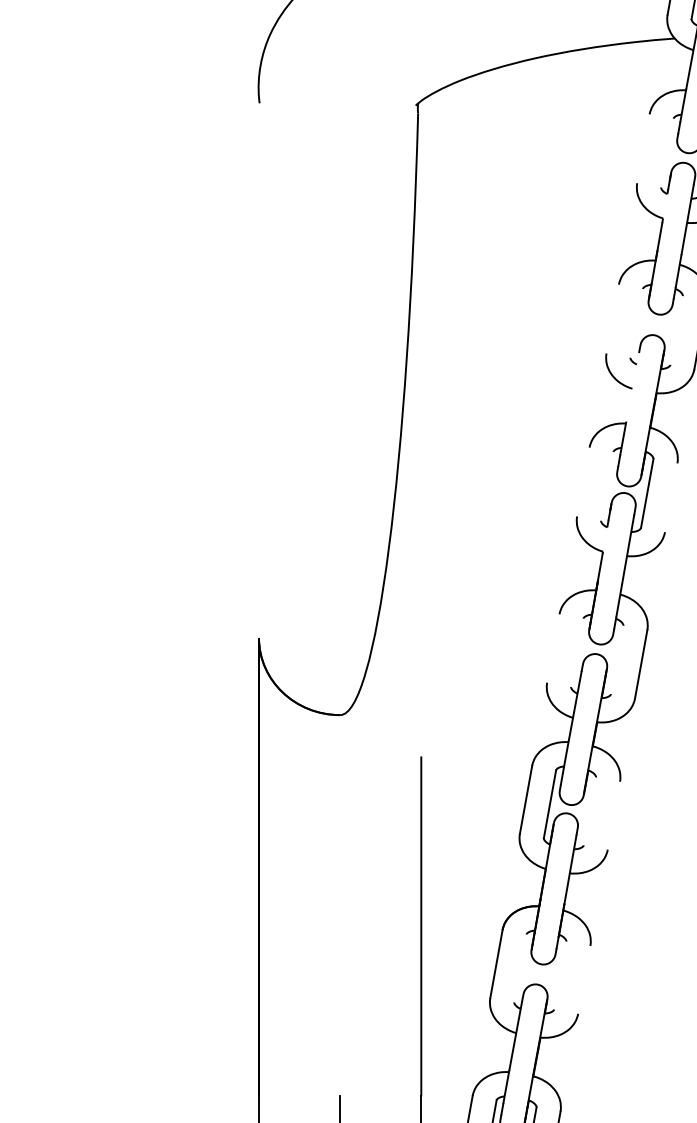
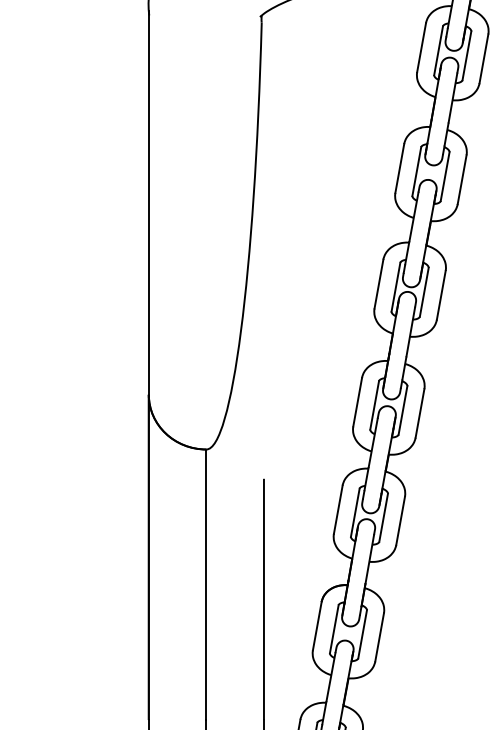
line: (643, 148) -> (421, 47), added
line: (667, 152) -> (438, 50), added
line: (663, 215) -> (435, 95), added
line: (612, 318) -> (399, 168), added
line: (636, 323) -> (416, 171), added
line: (676, 330) -> (445, 176), added
line: (258, 367) -> (148, 202), added
line: (632, 387) -> (413, 217), added
line: (583, 481) -> (379, 283), added
line: (607, 485) -> (396, 286), added
line: (671, 497) -> (441, 295), added
line: (604, 545) -> (393, 329), added
line: (553, 648) -> (357, 402), added
line: (577, 652) -> (374, 405), added
line: (617, 659) -> (403, 410), added
line: (589, 811) -> (383, 517), added
line: (613, 815) -> (400, 520), added
line: (340, 905) -> (206, 584), added
line: (520, 968) -> (334, 629), added
line: (560, 975) -> (362, 634), added
line: (584, 979) -> (379, 637), added

